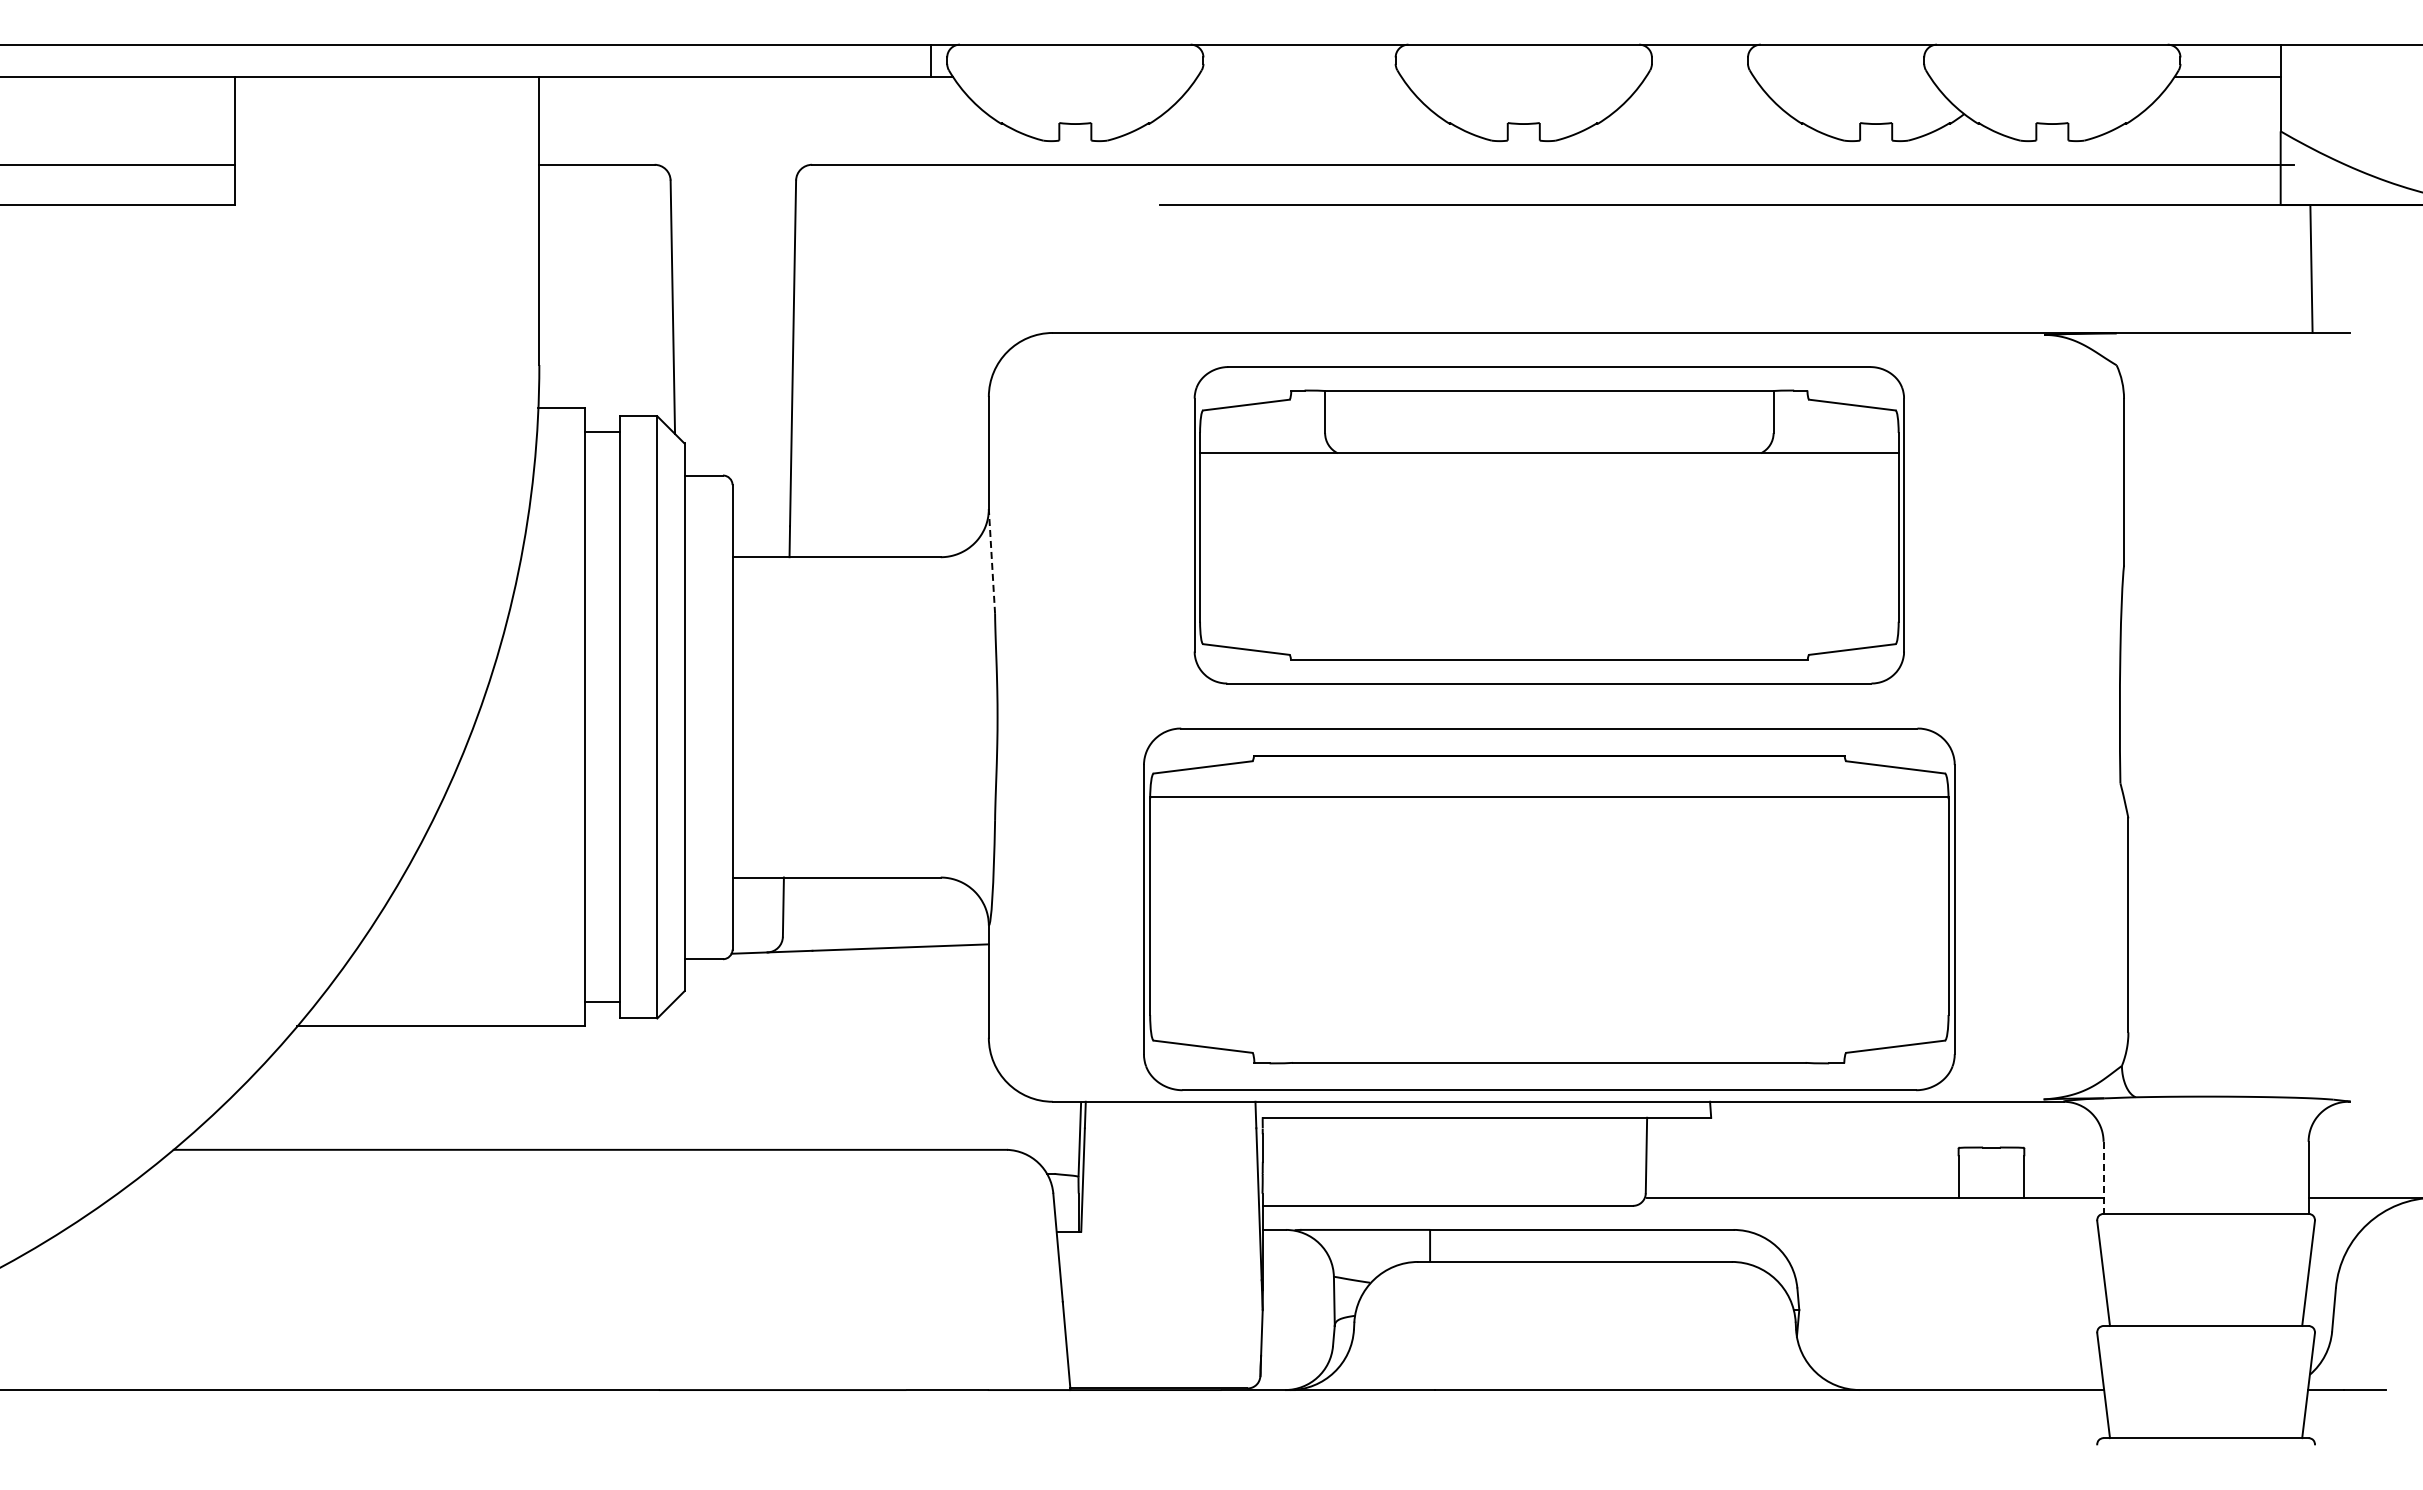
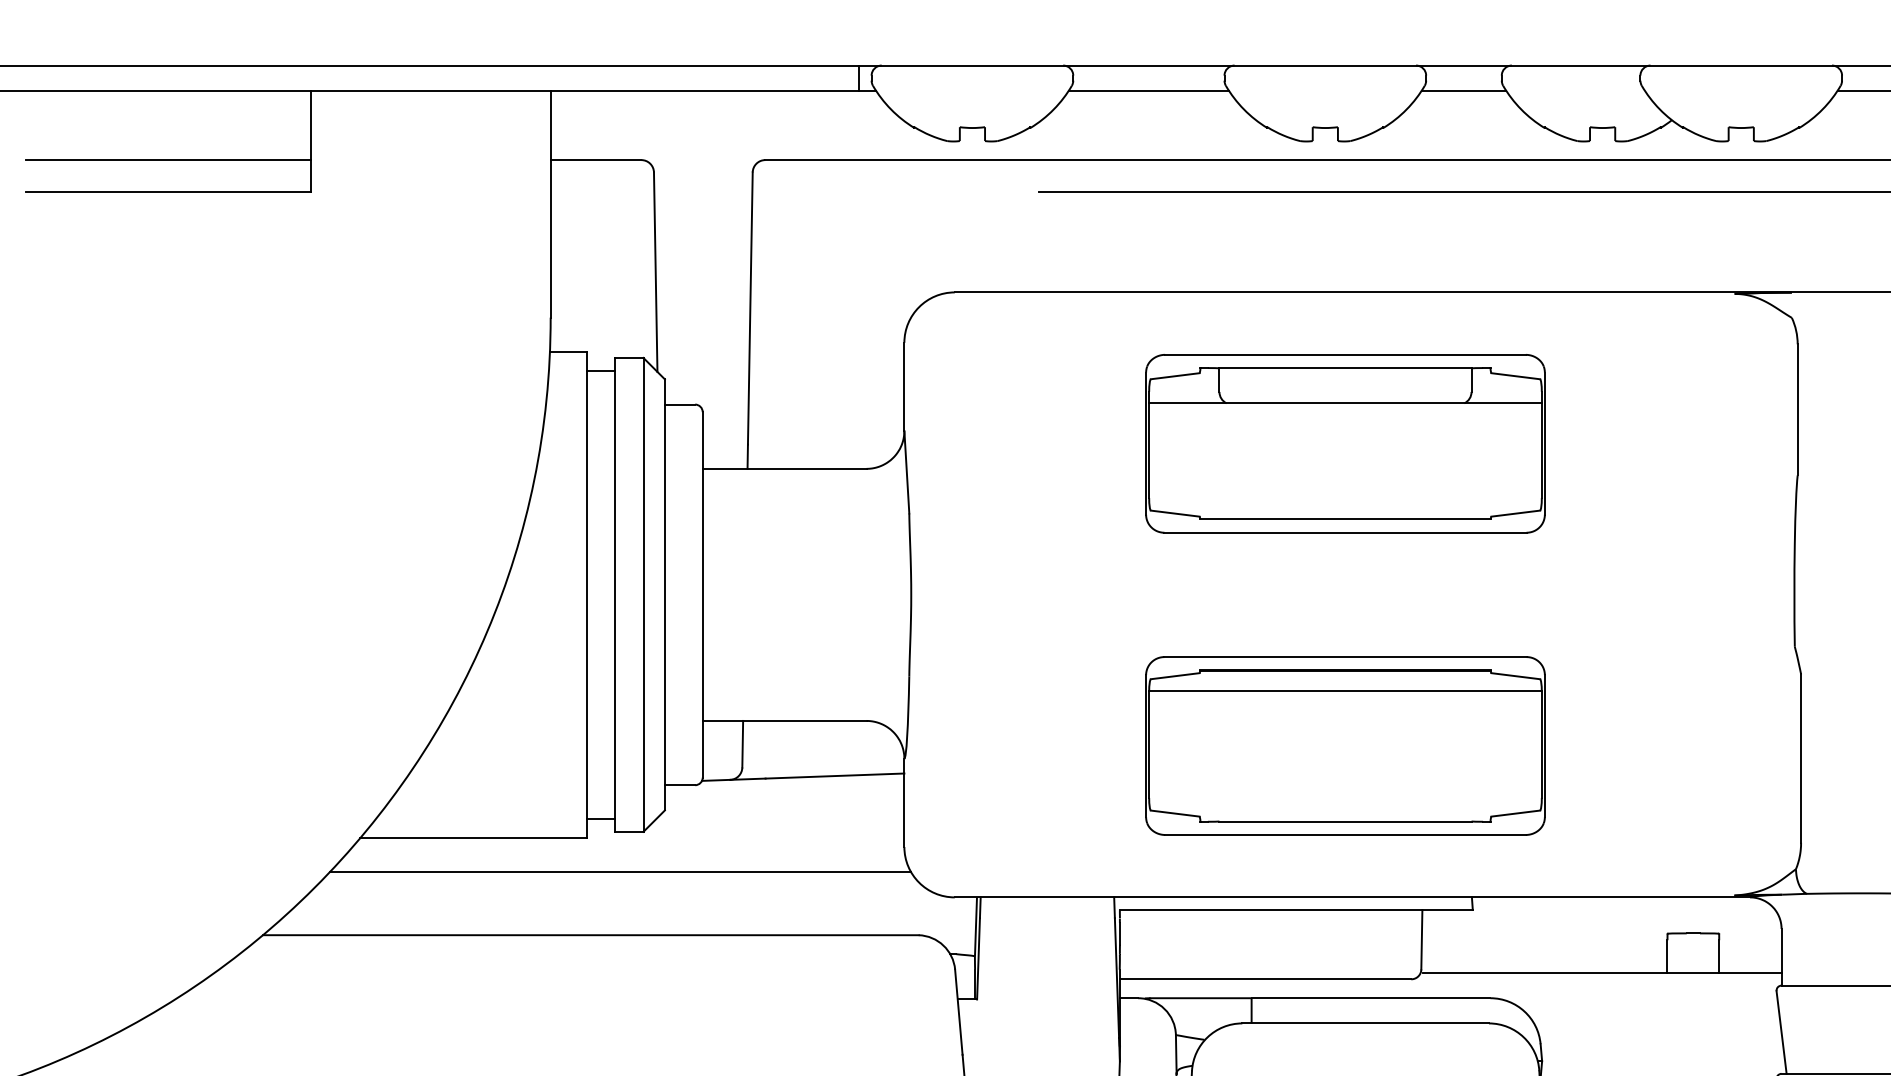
line: (1299, 76) -> (1148, 90), added
line: (1699, 76) -> (1463, 90), added
part: (1549, 525) -> (1345, 443), size x0.71
line: (991, 561) -> (906, 472), dashed -> solid
part: (1549, 909) -> (1345, 746), size x0.62
line: (627, 1069) -> (620, 871), added
line: (2103, 1178) -> (1781, 957), dashed -> solid

